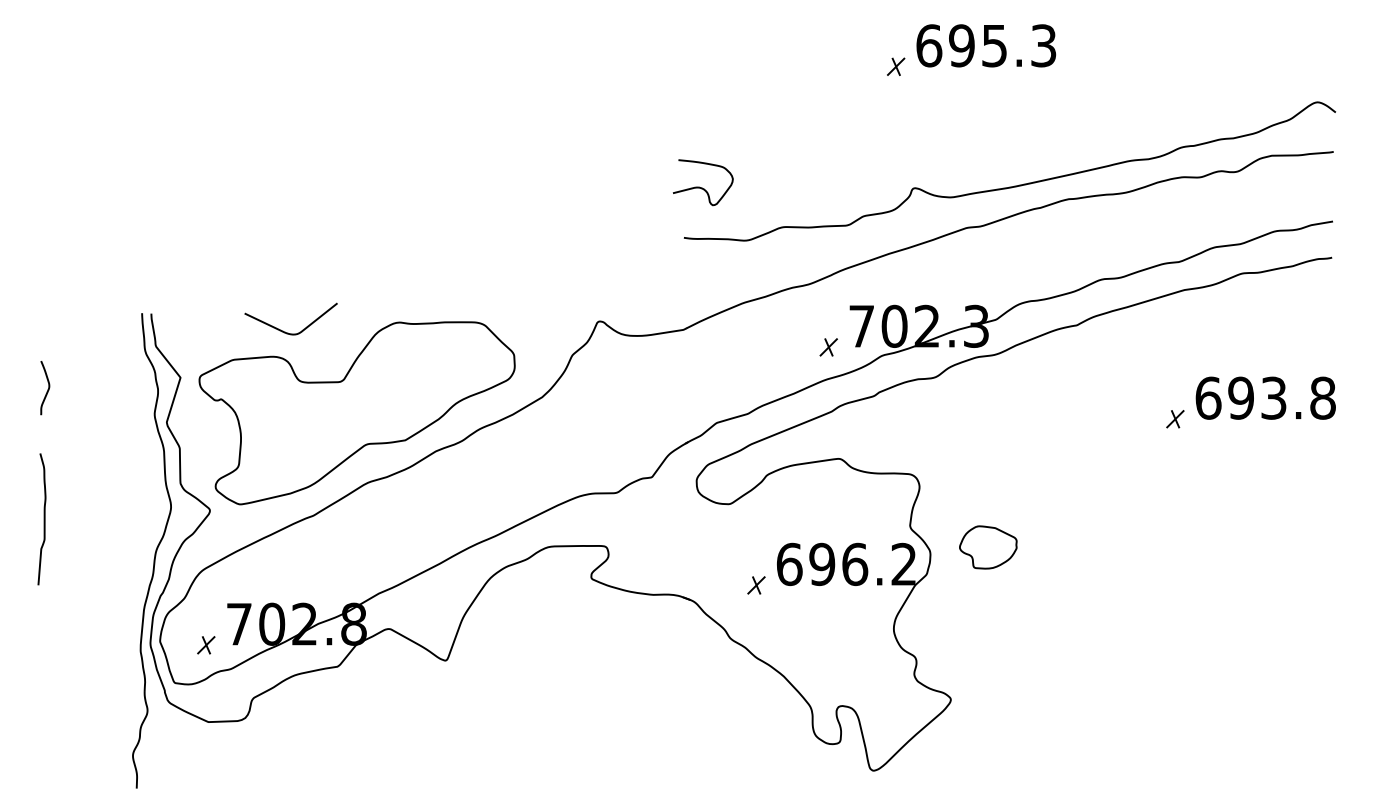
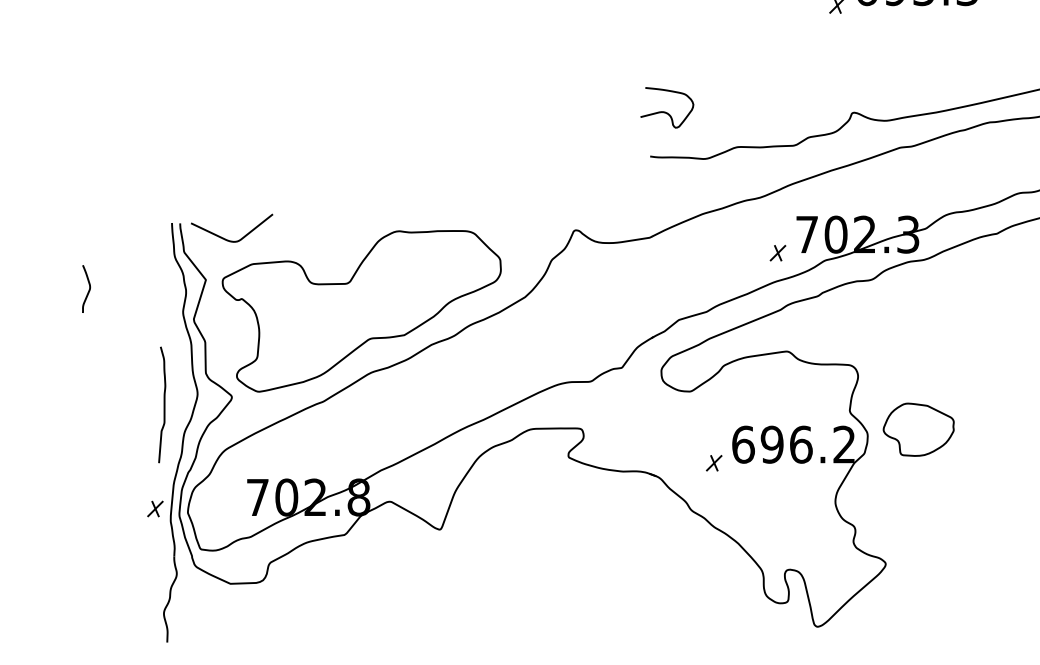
curve: (283, 330) -> (225, 238), moved
curve: (43, 519) -> (163, 405), moved
part: (988, 547) -> (918, 429), size x1.4
part: (206, 645) -> (155, 509), moved

